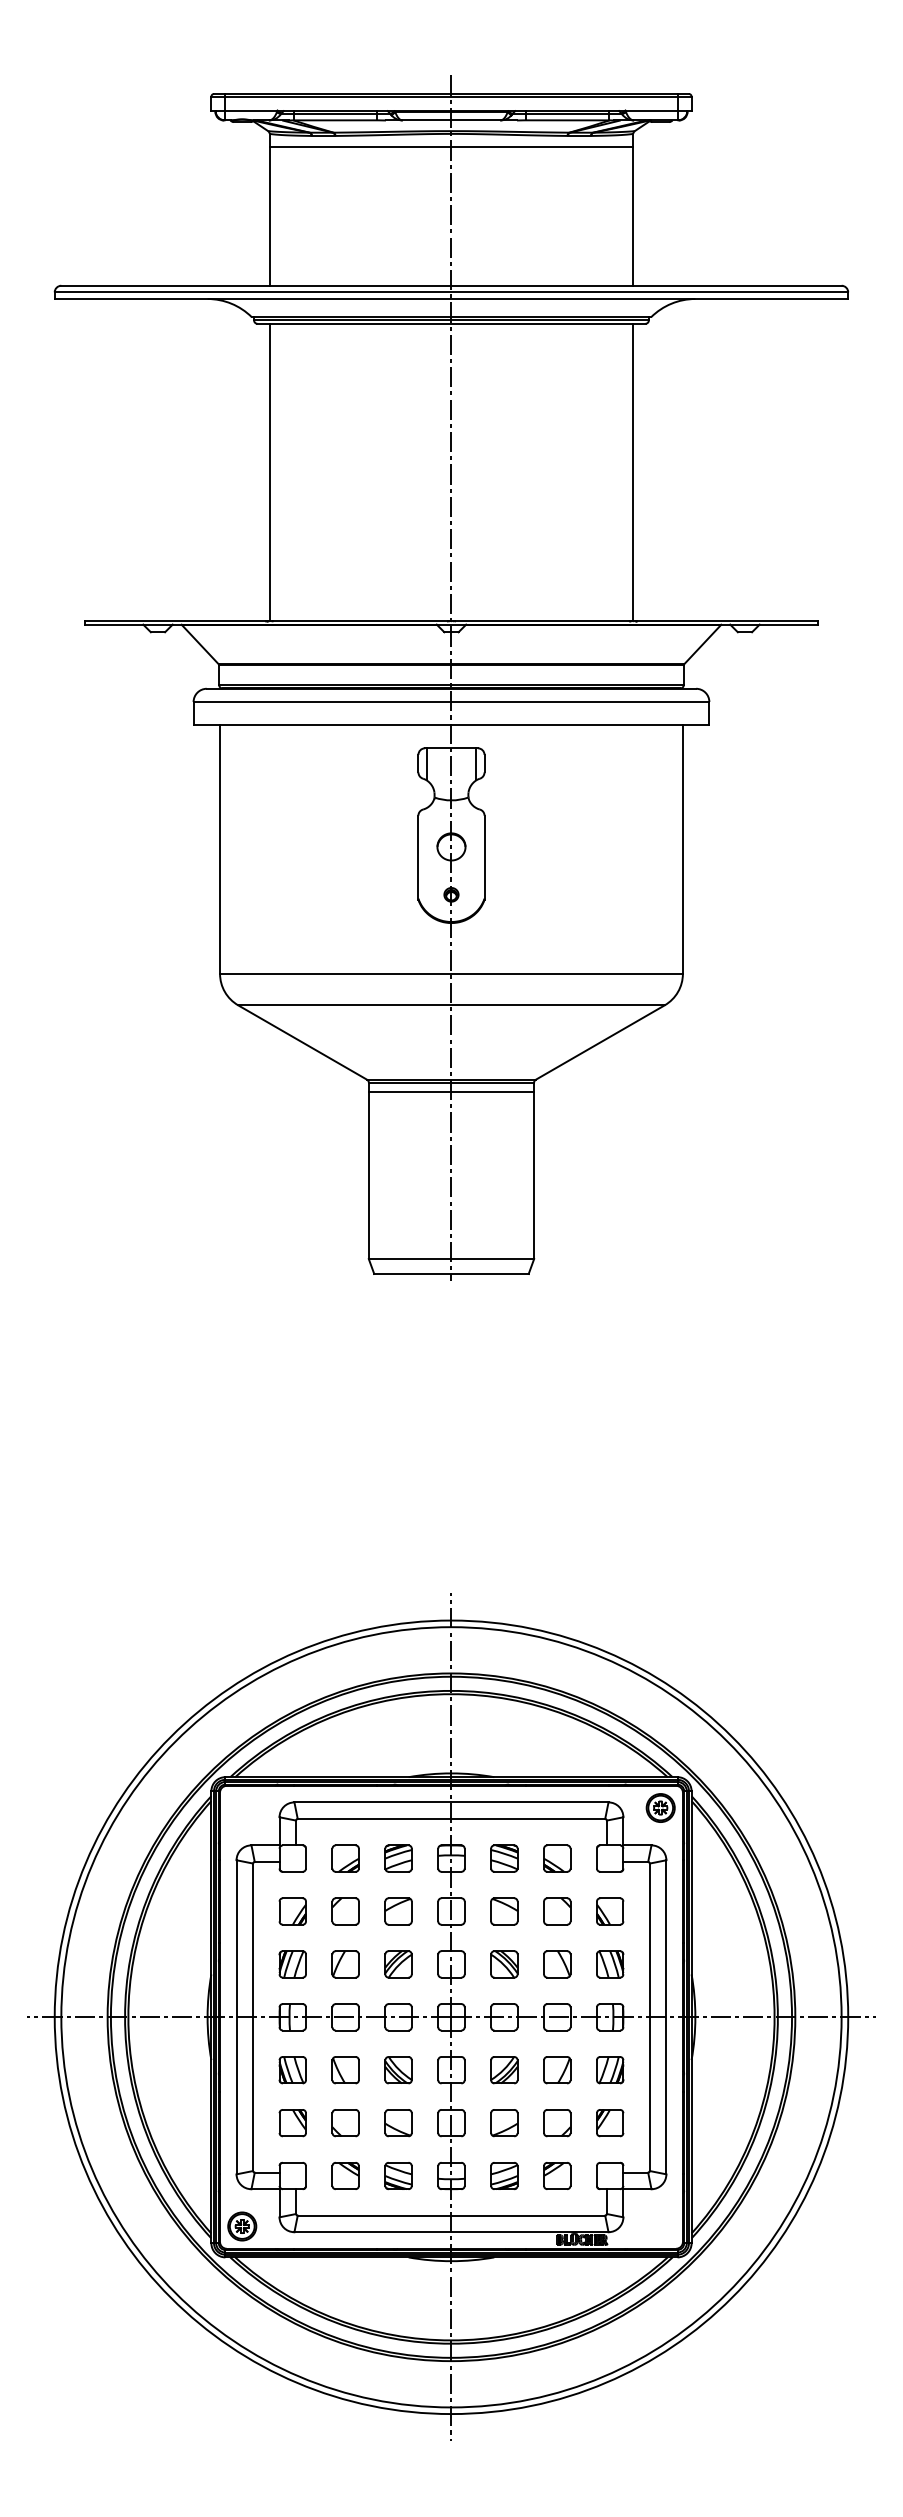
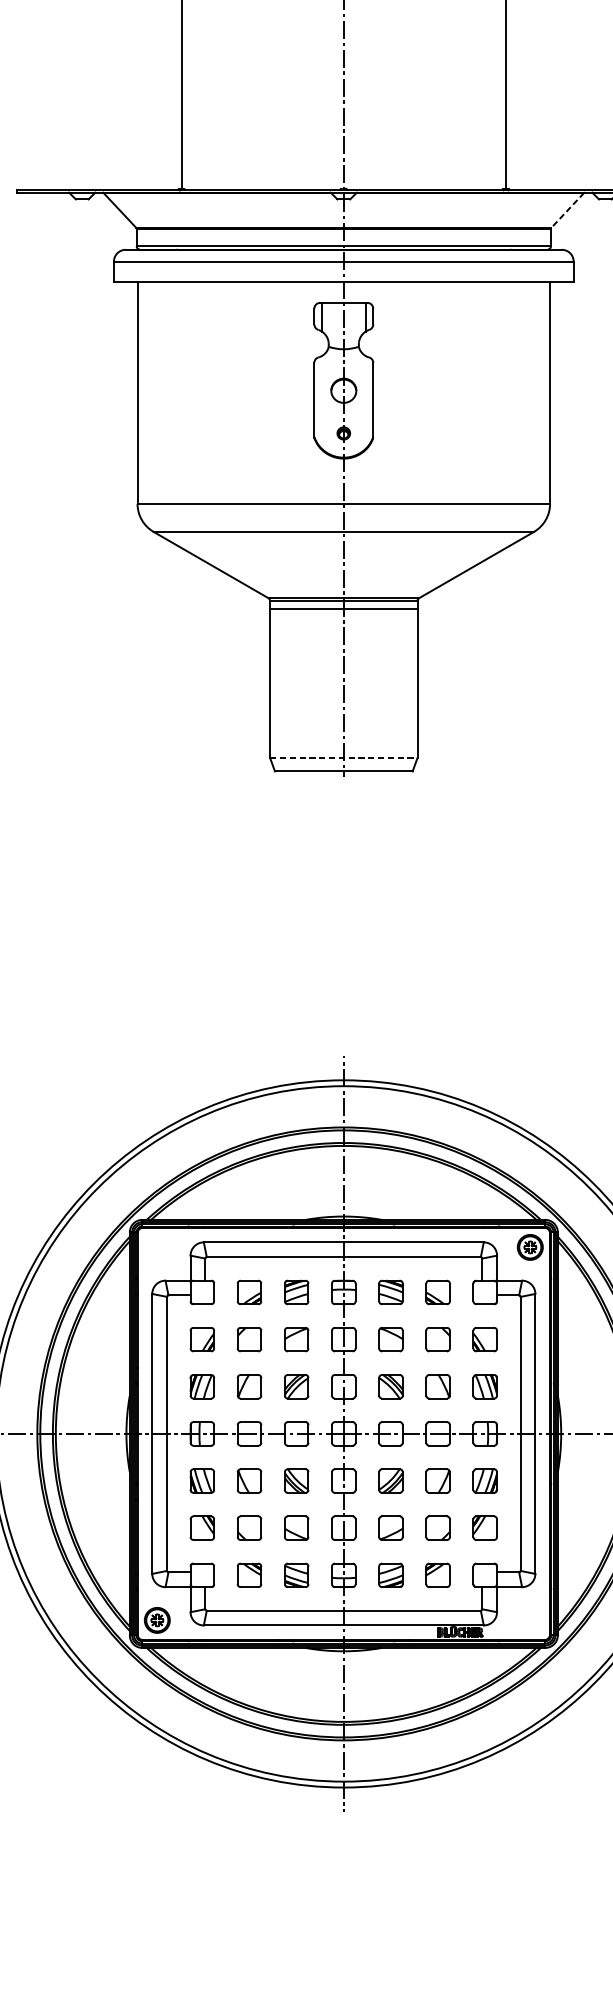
line: (702, 645) -> (567, 211), solid -> dashed
line: (451, 1259) -> (343, 758), solid -> dashed

